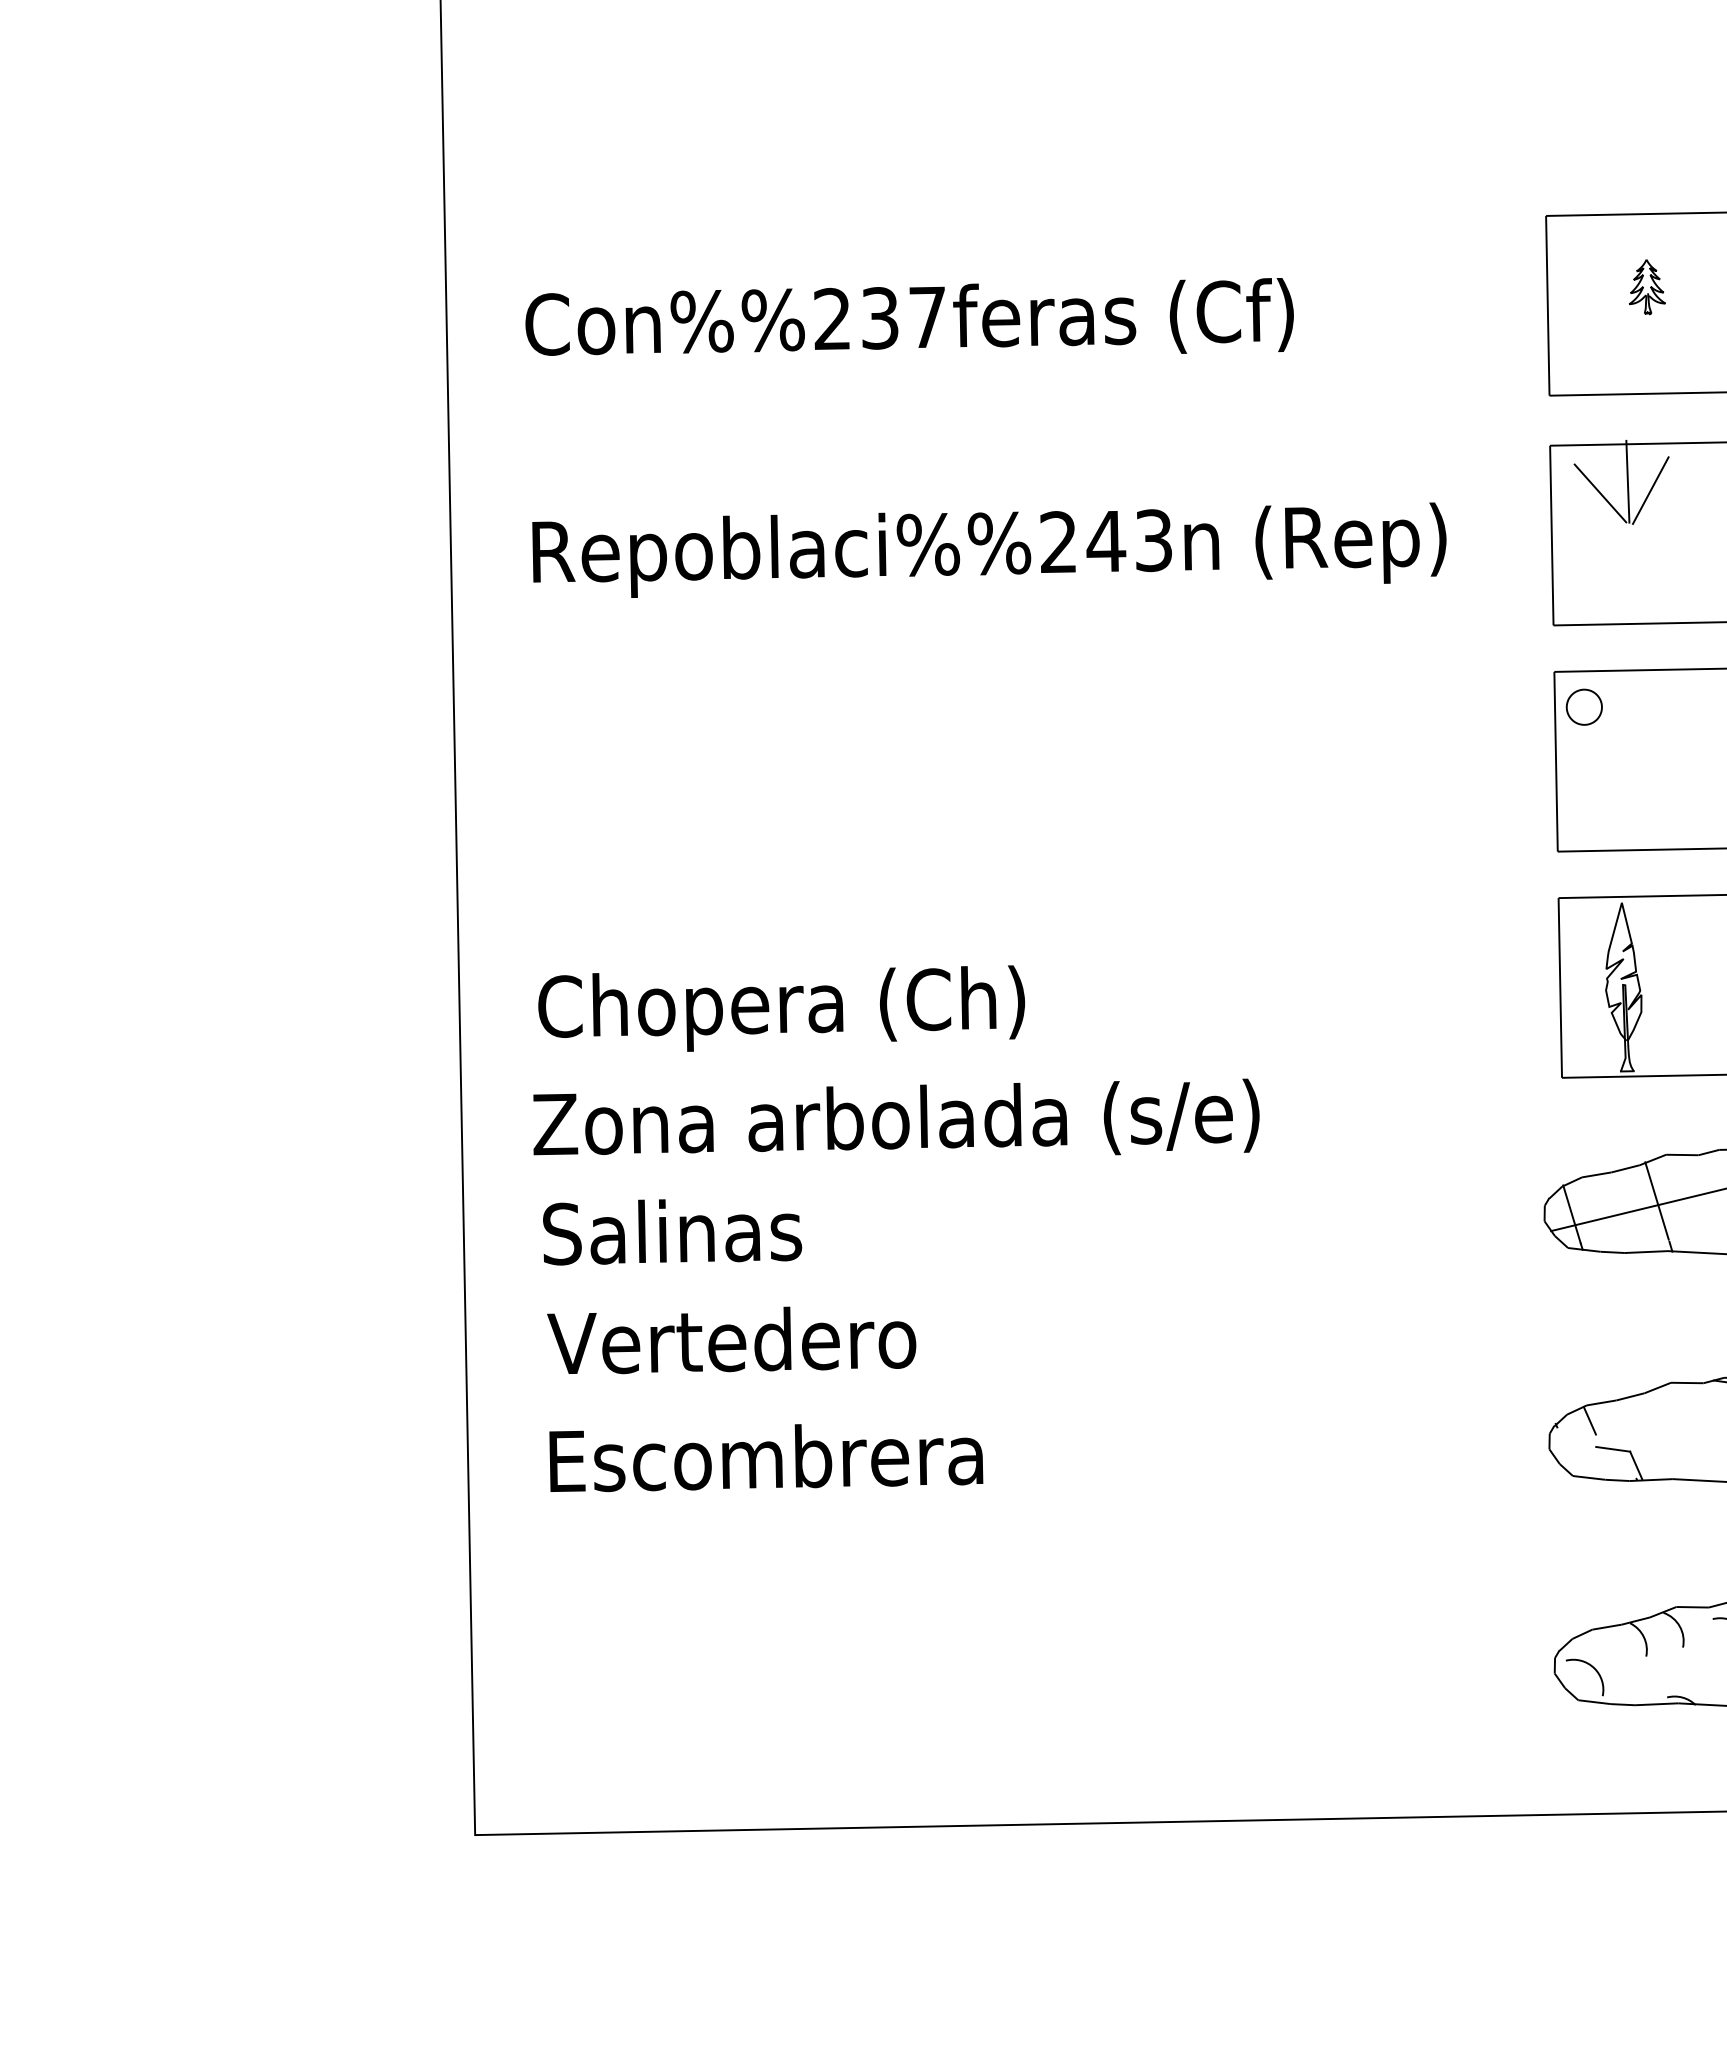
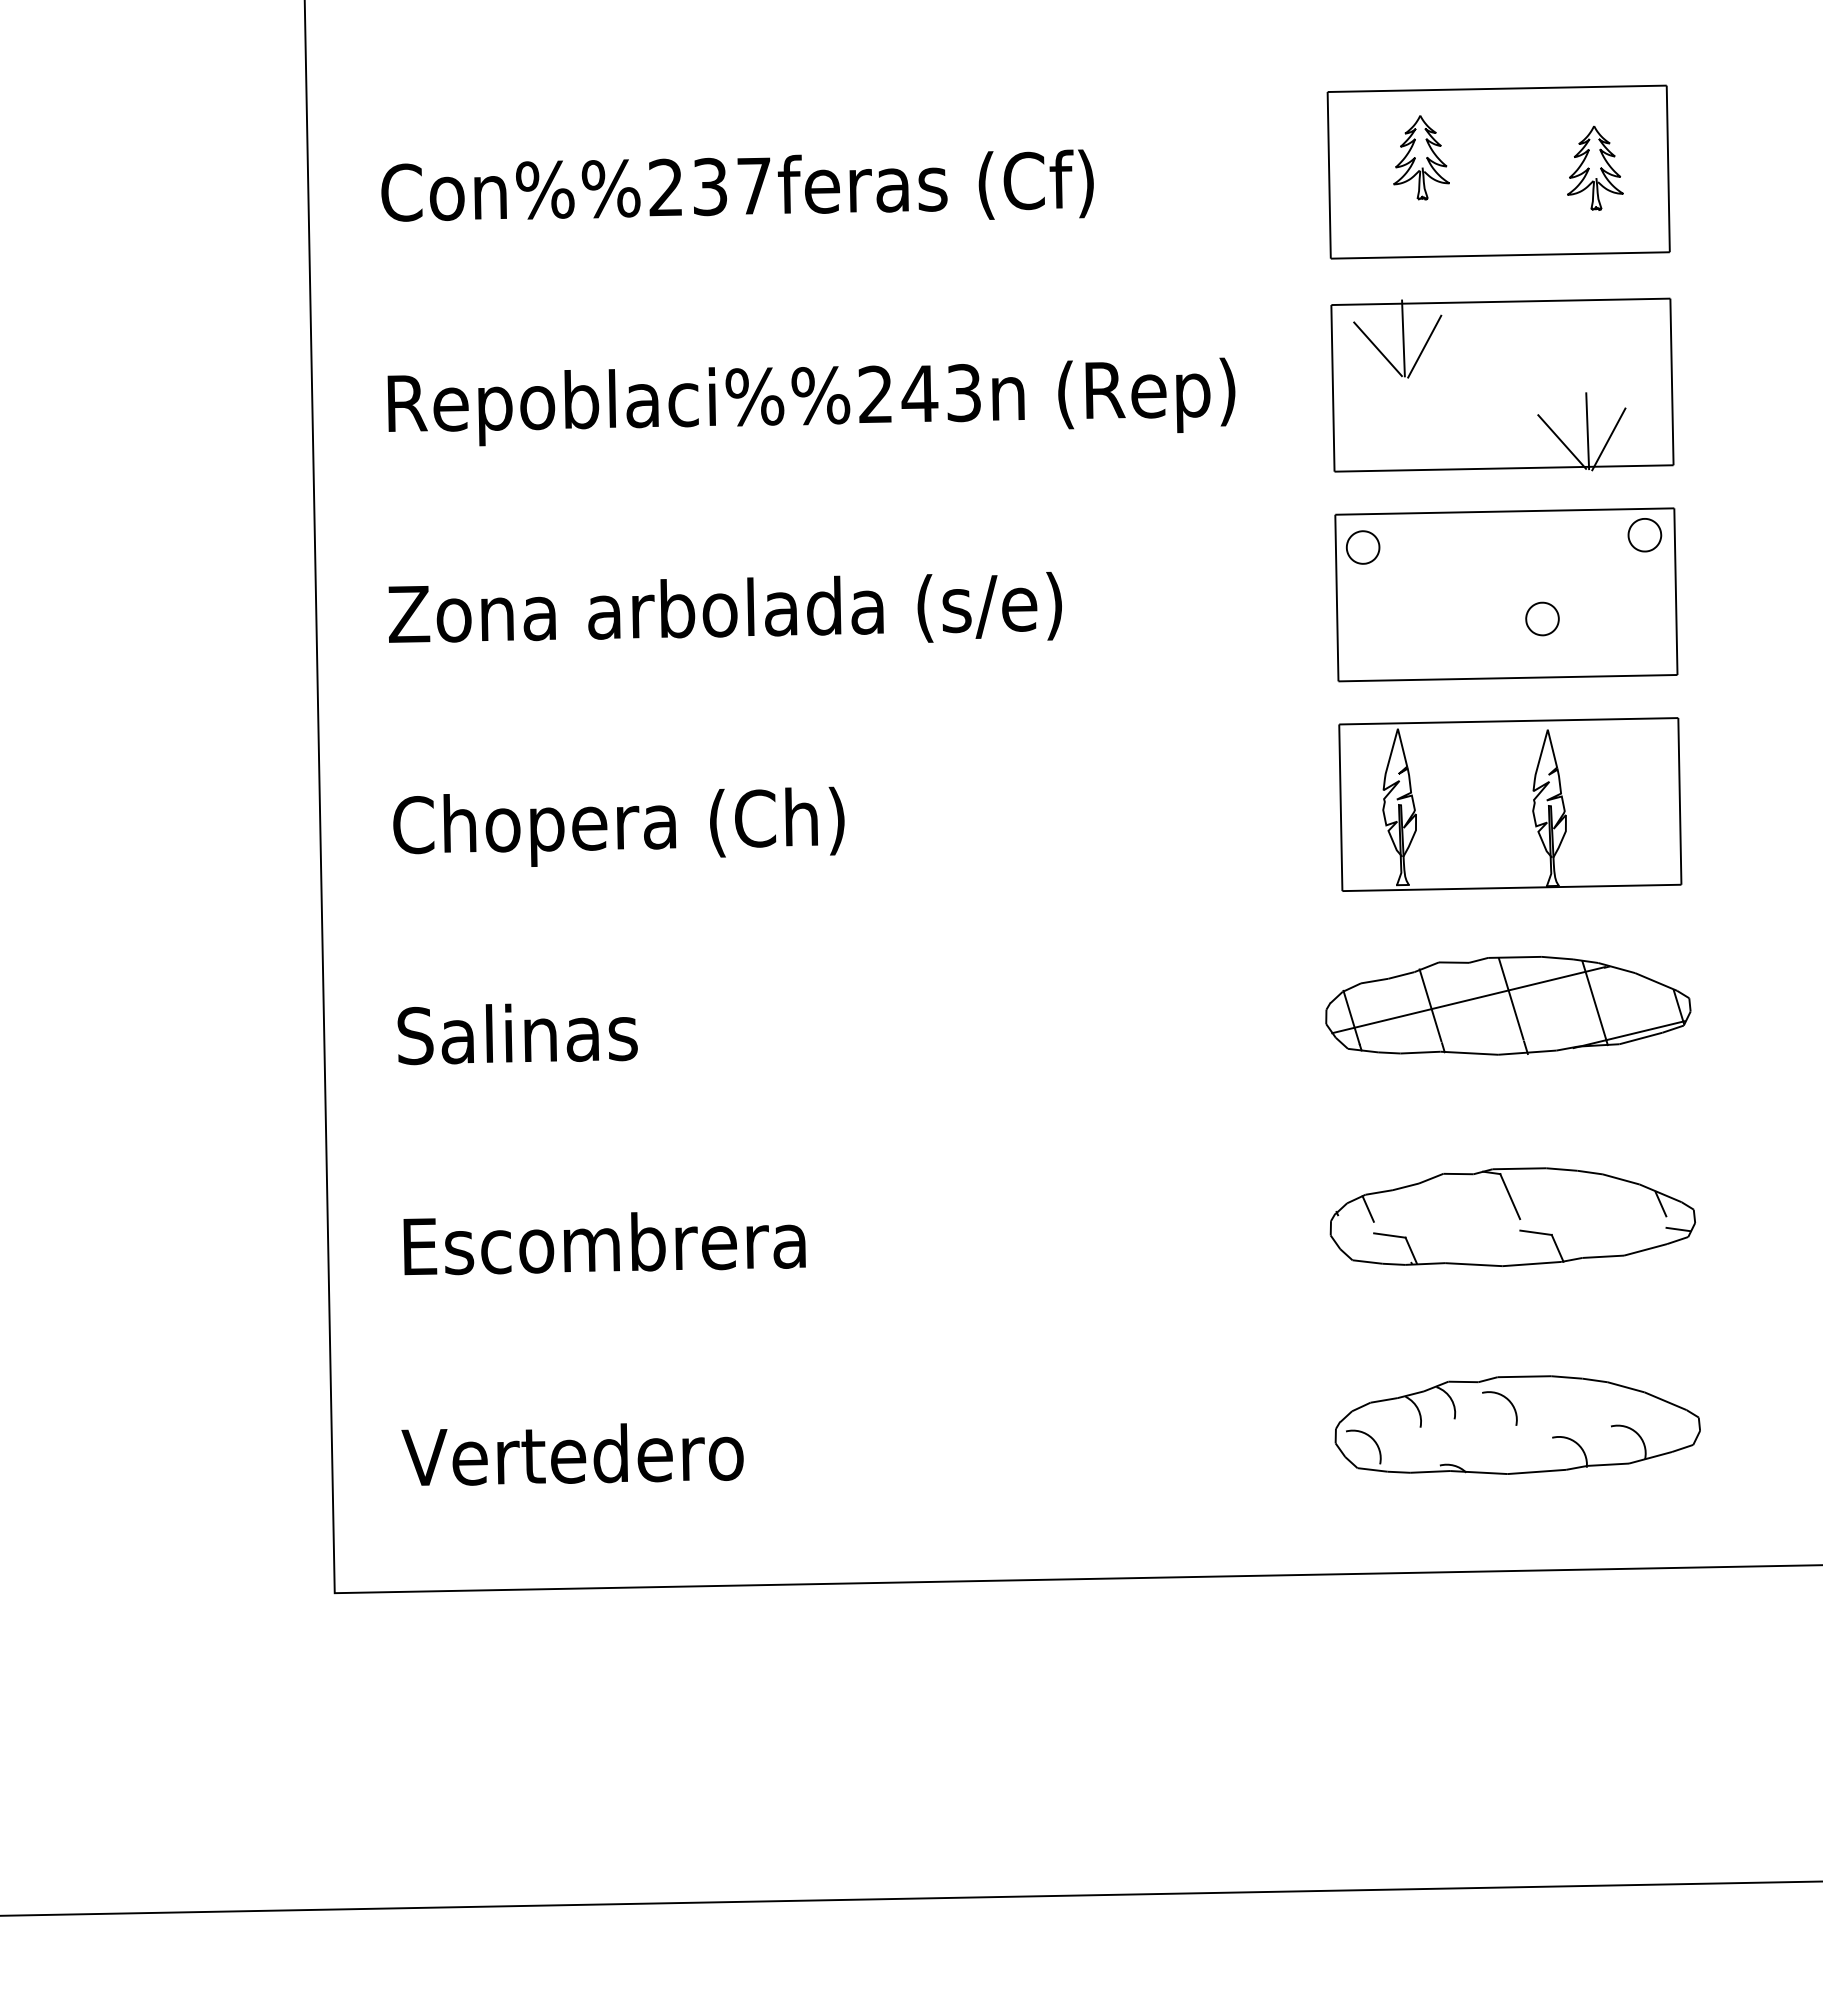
part: (1647, 286) -> (1421, 157), size x1.67
text: (895, 1116) -> (724, 606), moved
text: (731, 1340) -> (572, 1454), moved

